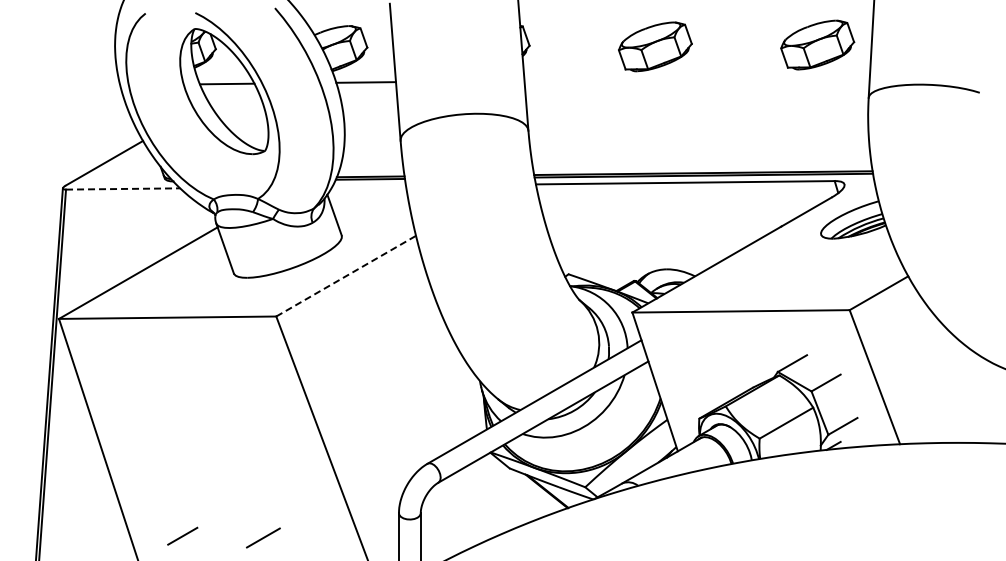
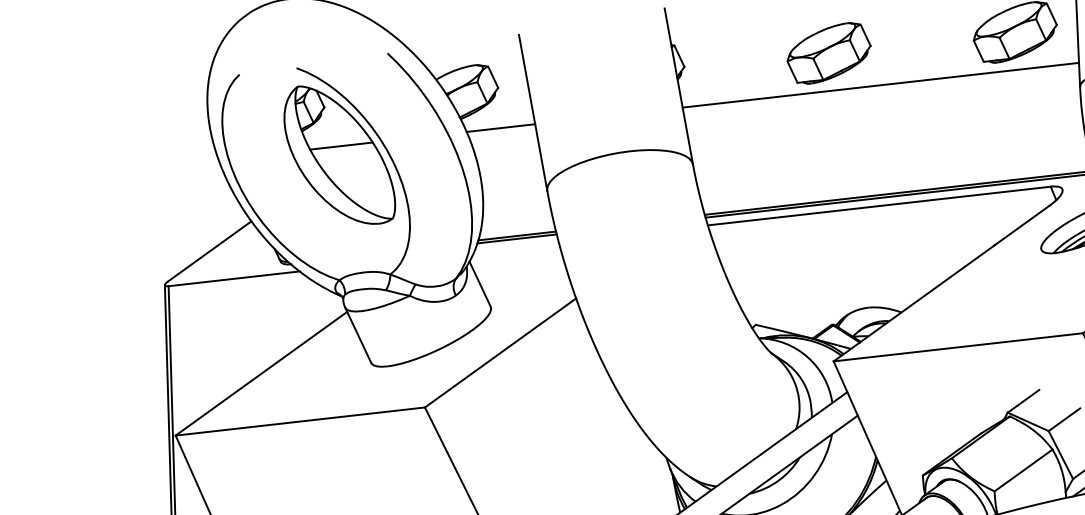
line: (696, 78) -> (880, 84), added
line: (123, 188) -> (234, 278), dashed -> solid
line: (346, 276) -> (500, 353), dashed -> solid

